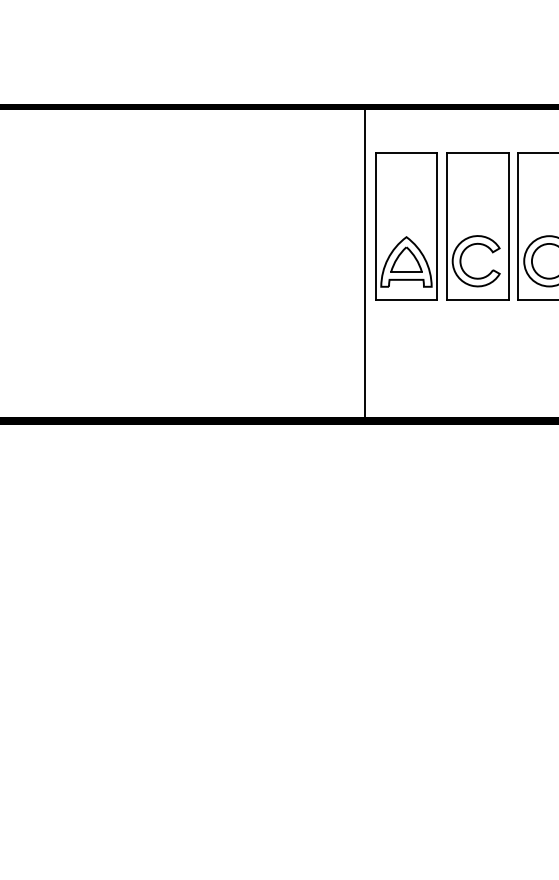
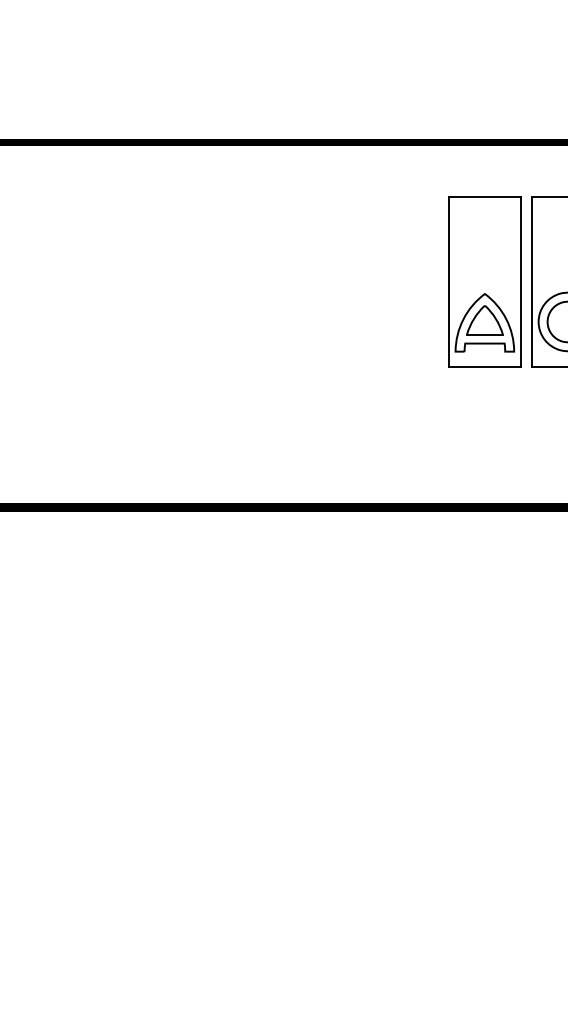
line: (365, 263) -> (437, 324), removed

